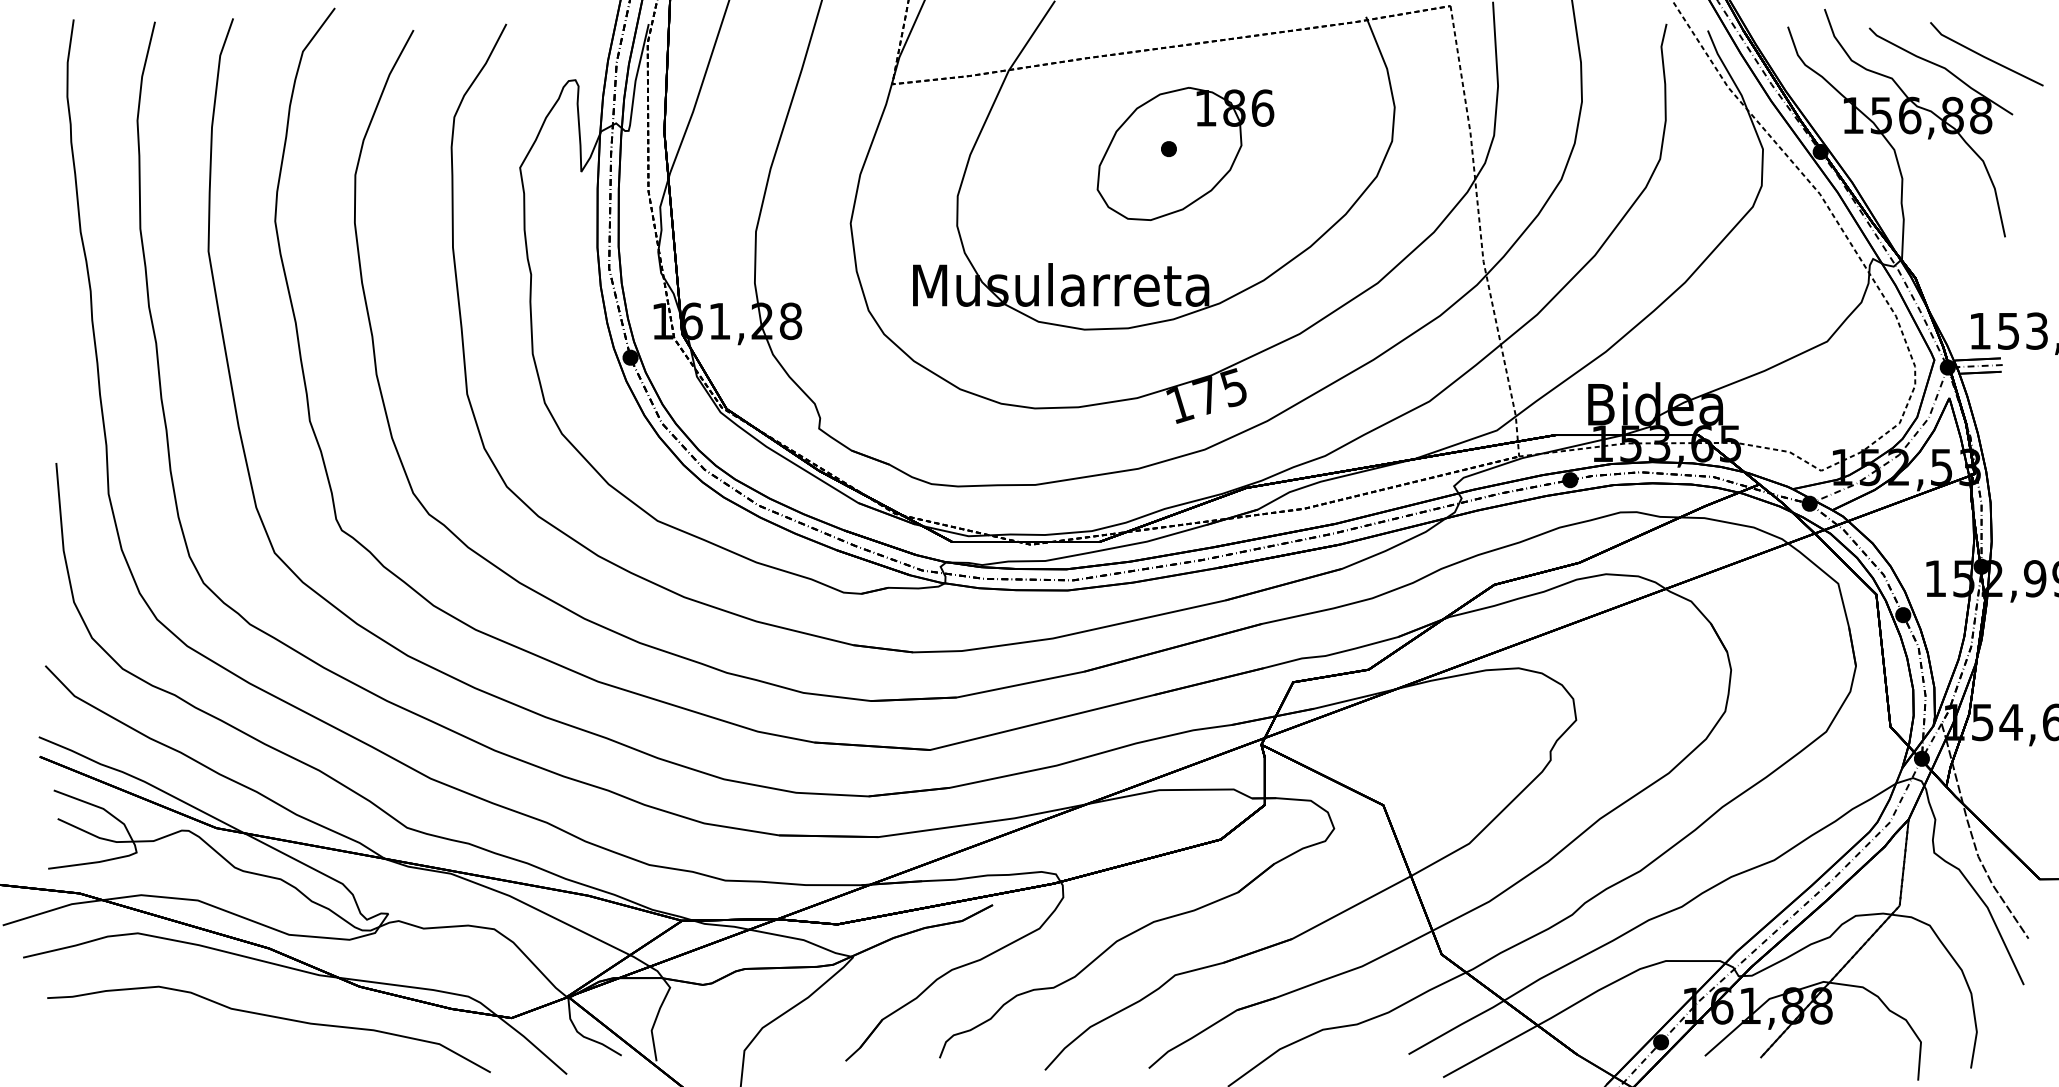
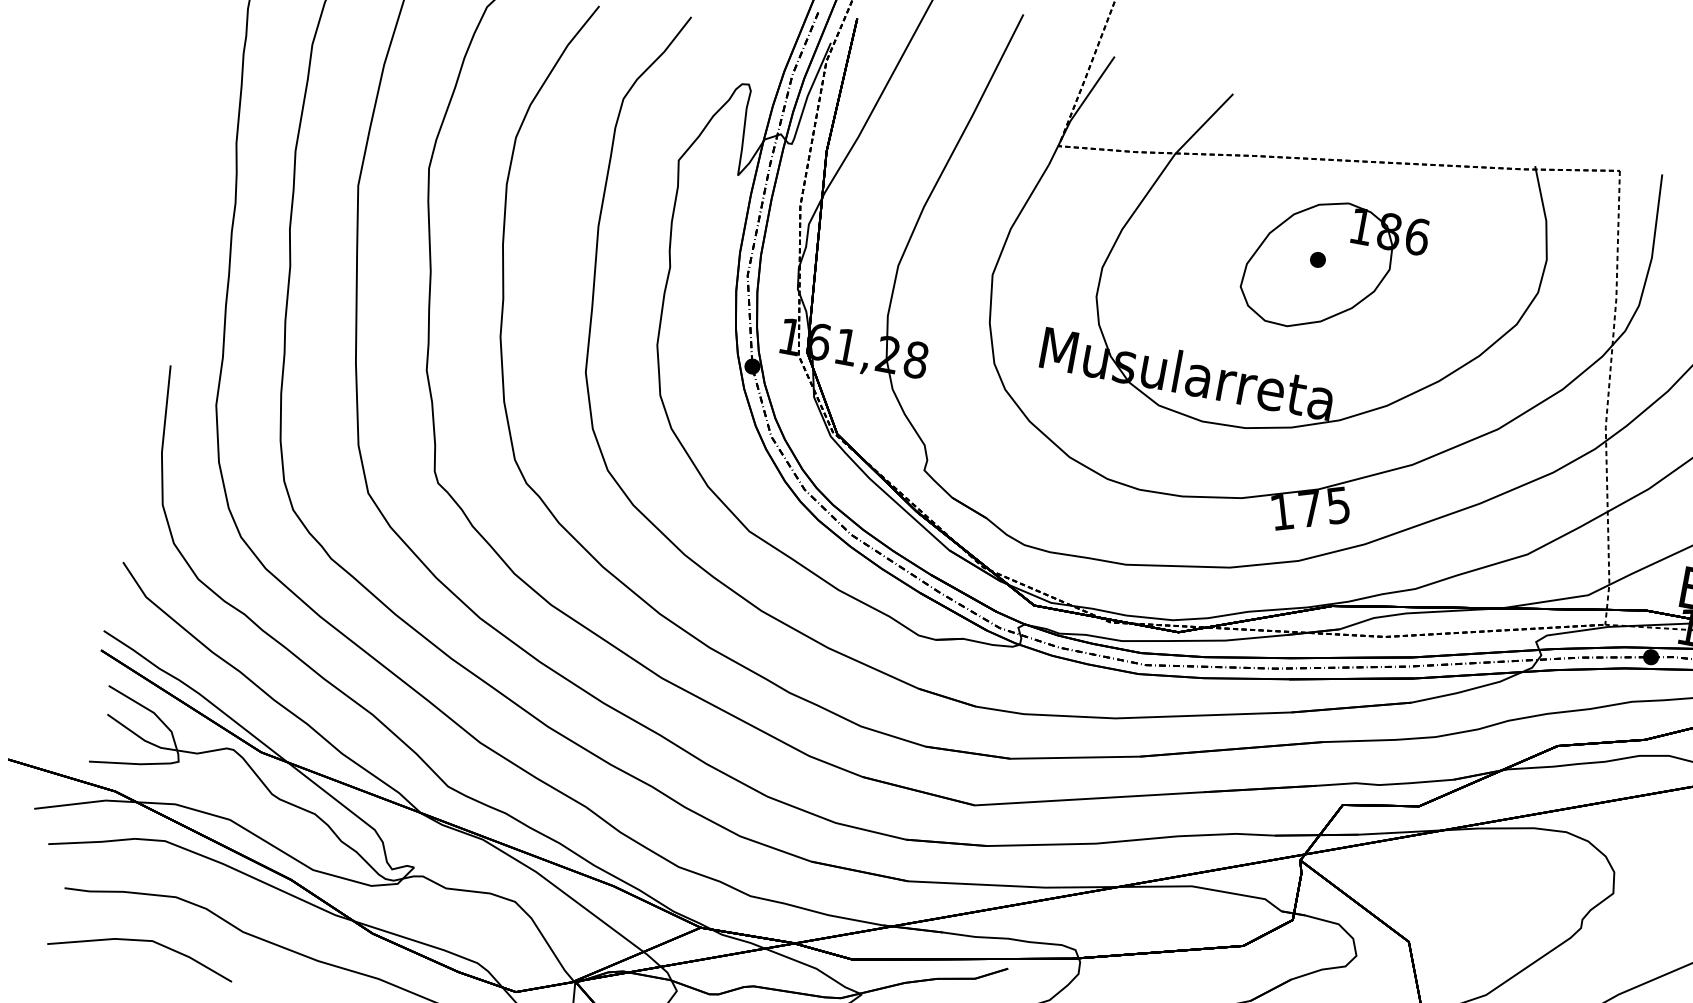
line: (134, 1036) -> (143, 941), added

